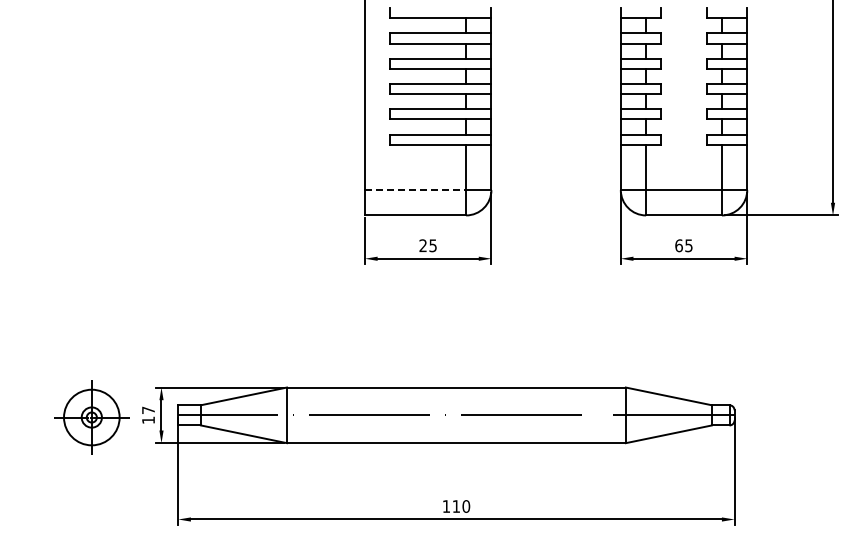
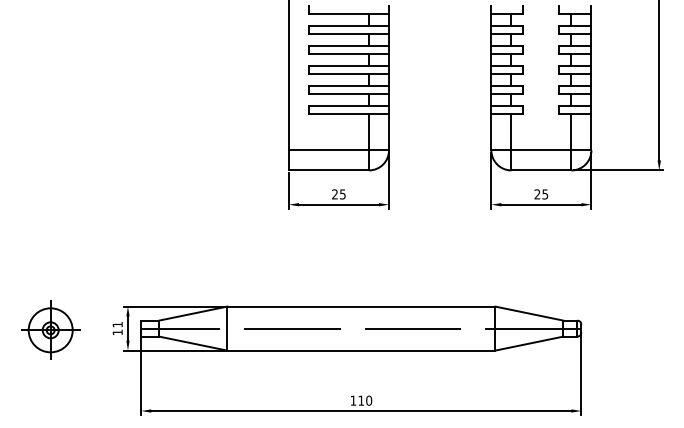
line: (415, 190) -> (328, 150), dashed -> solid
text: (678, 245) -> (537, 194), 65 -> 25
text: (148, 409) -> (117, 323), 17 -> 11
part: (91, 417) -> (50, 330), moved

